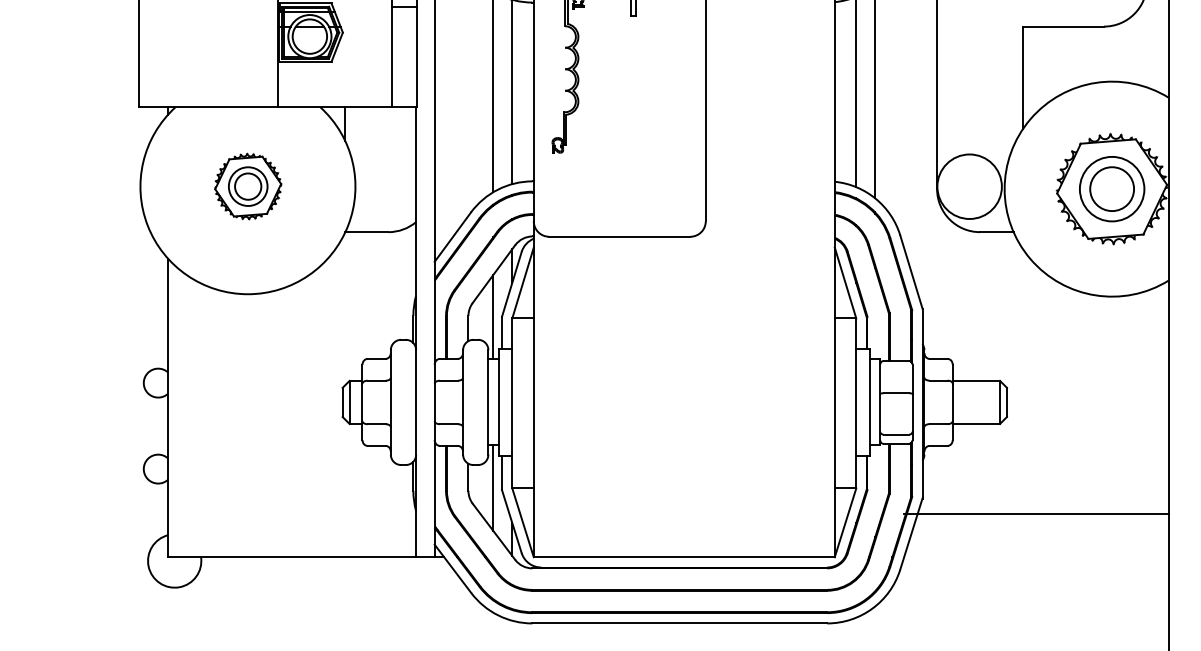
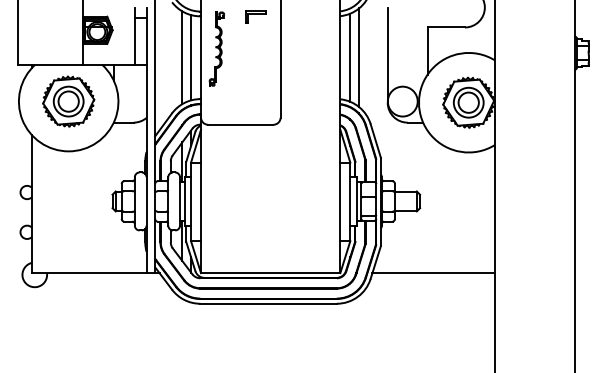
part: (247, 186) -> (68, 101), size x1.67
line: (1035, 514) -> (433, 273), moved

